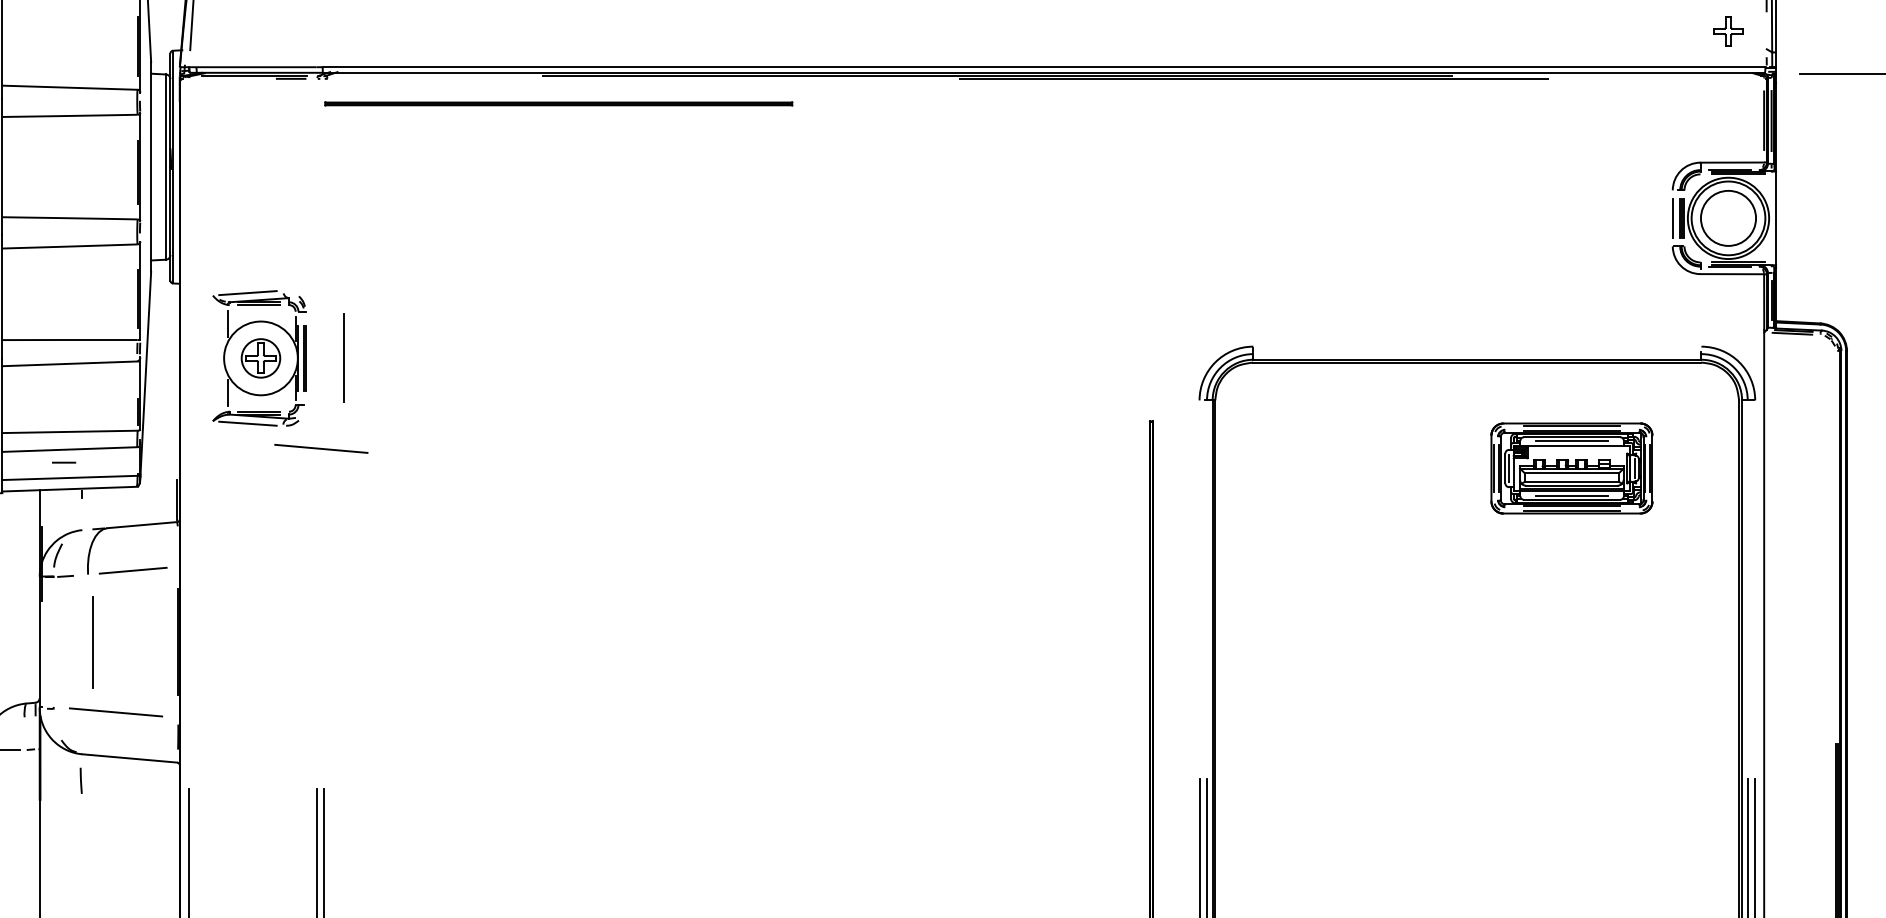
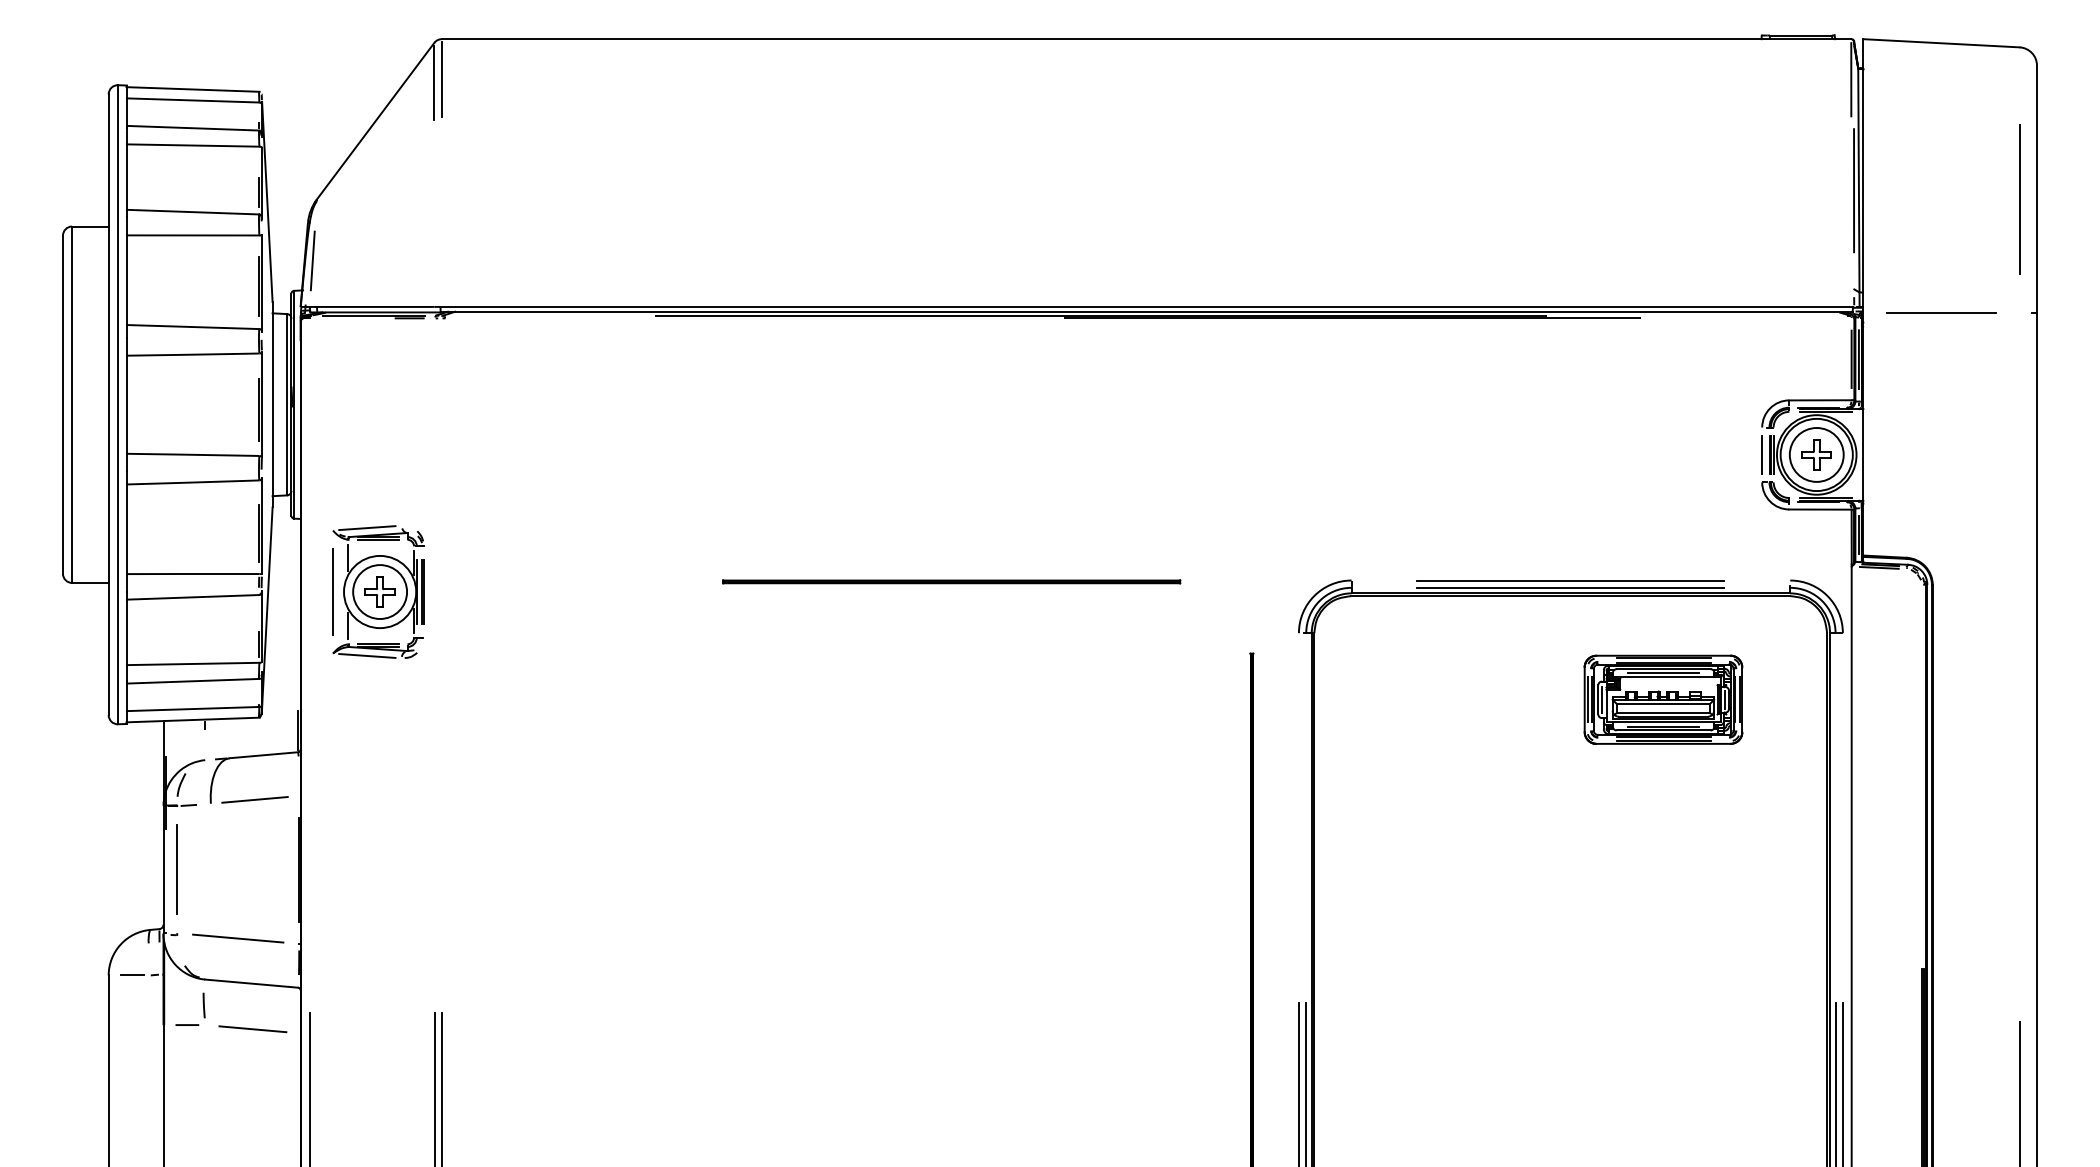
part: (1728, 30) -> (1816, 454), moved
part: (558, 103) -> (951, 581), moved
line: (1476, 346) -> (1570, 580), added
line: (1476, 353) -> (1570, 587), added
line: (343, 357) -> (332, 591), moved
circle: (261, 358) -> (380, 592), size x1.43
line: (321, 448) -> (439, 680), removed
line: (64, 462) -> (187, 1024), moved
line: (91, 641) -> (176, 869), moved
line: (130, 805) -> (252, 1029), added

